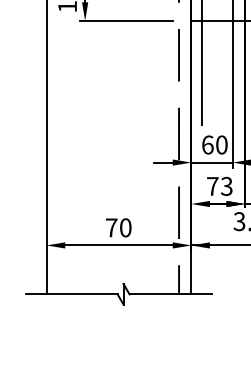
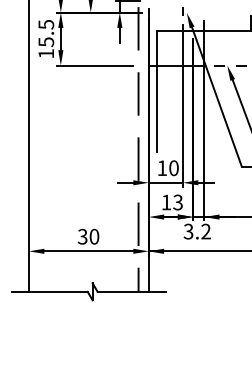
text: (207, 145) -> (162, 168), 60 -> 10
text: (212, 186) -> (166, 202), 73 -> 13
text: (111, 227) -> (82, 236), 70 -> 30

